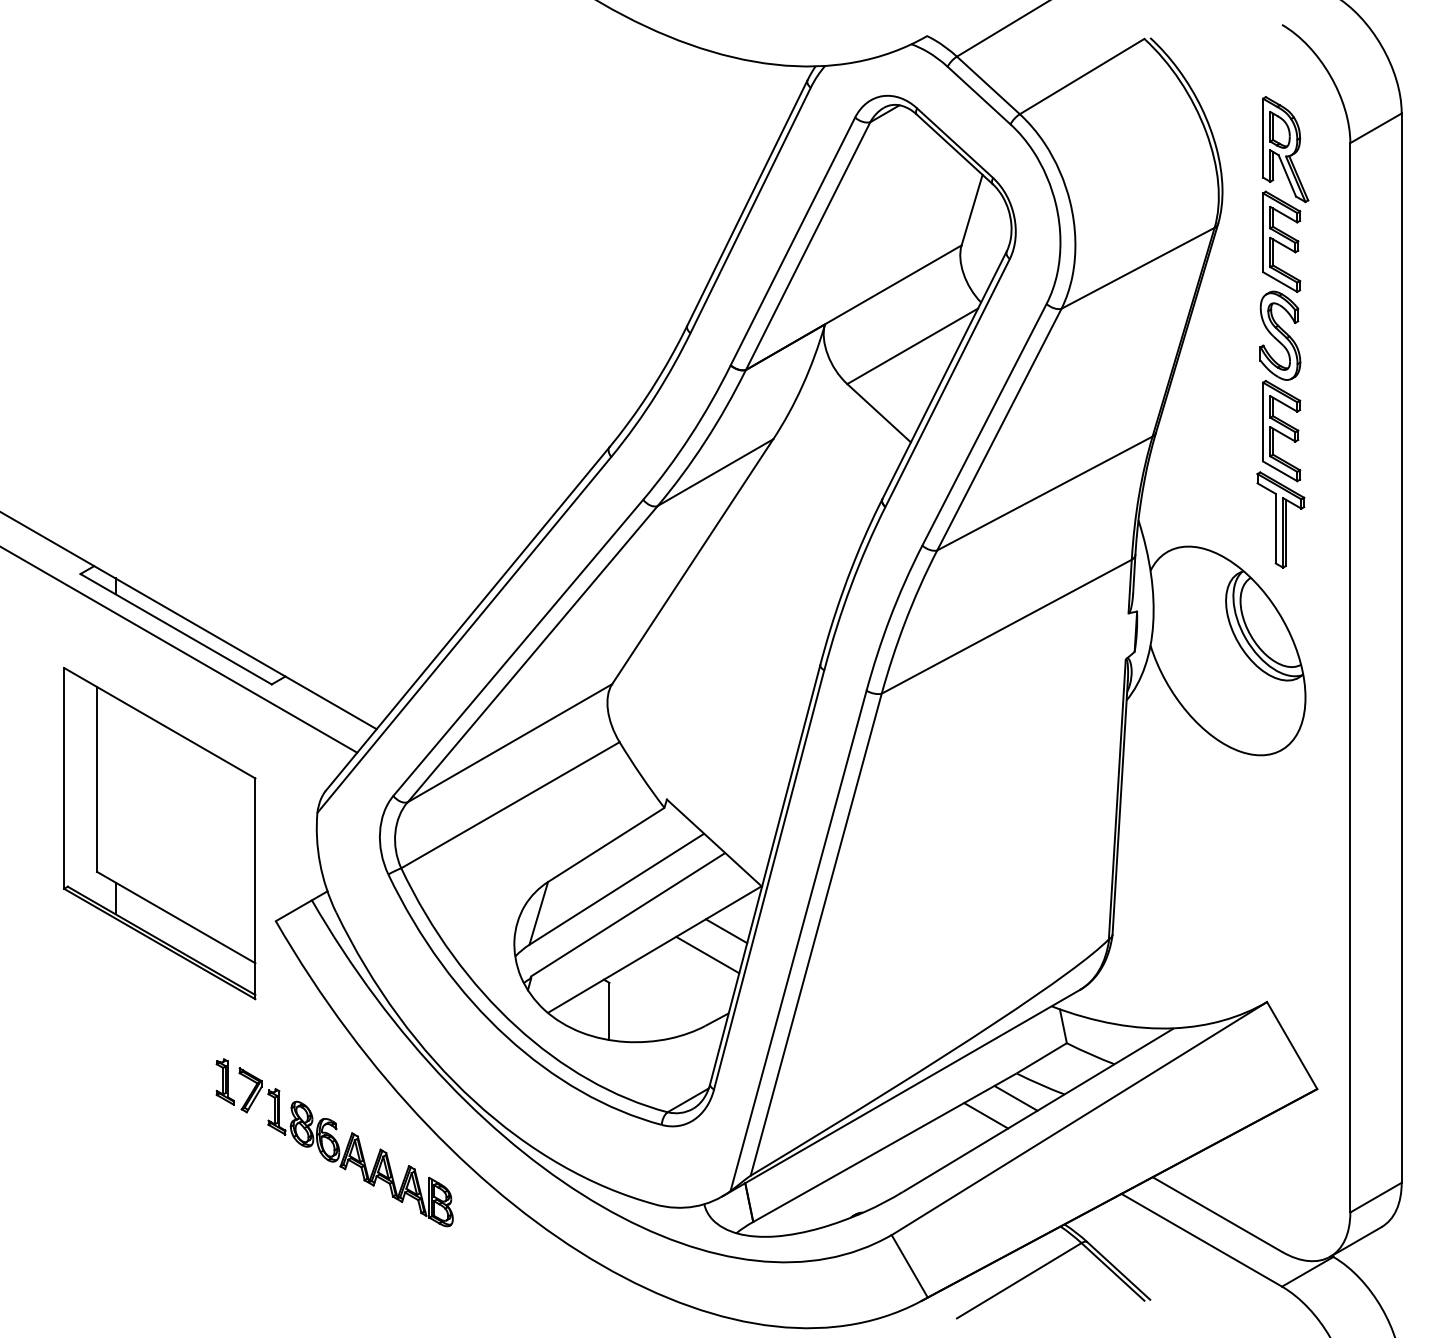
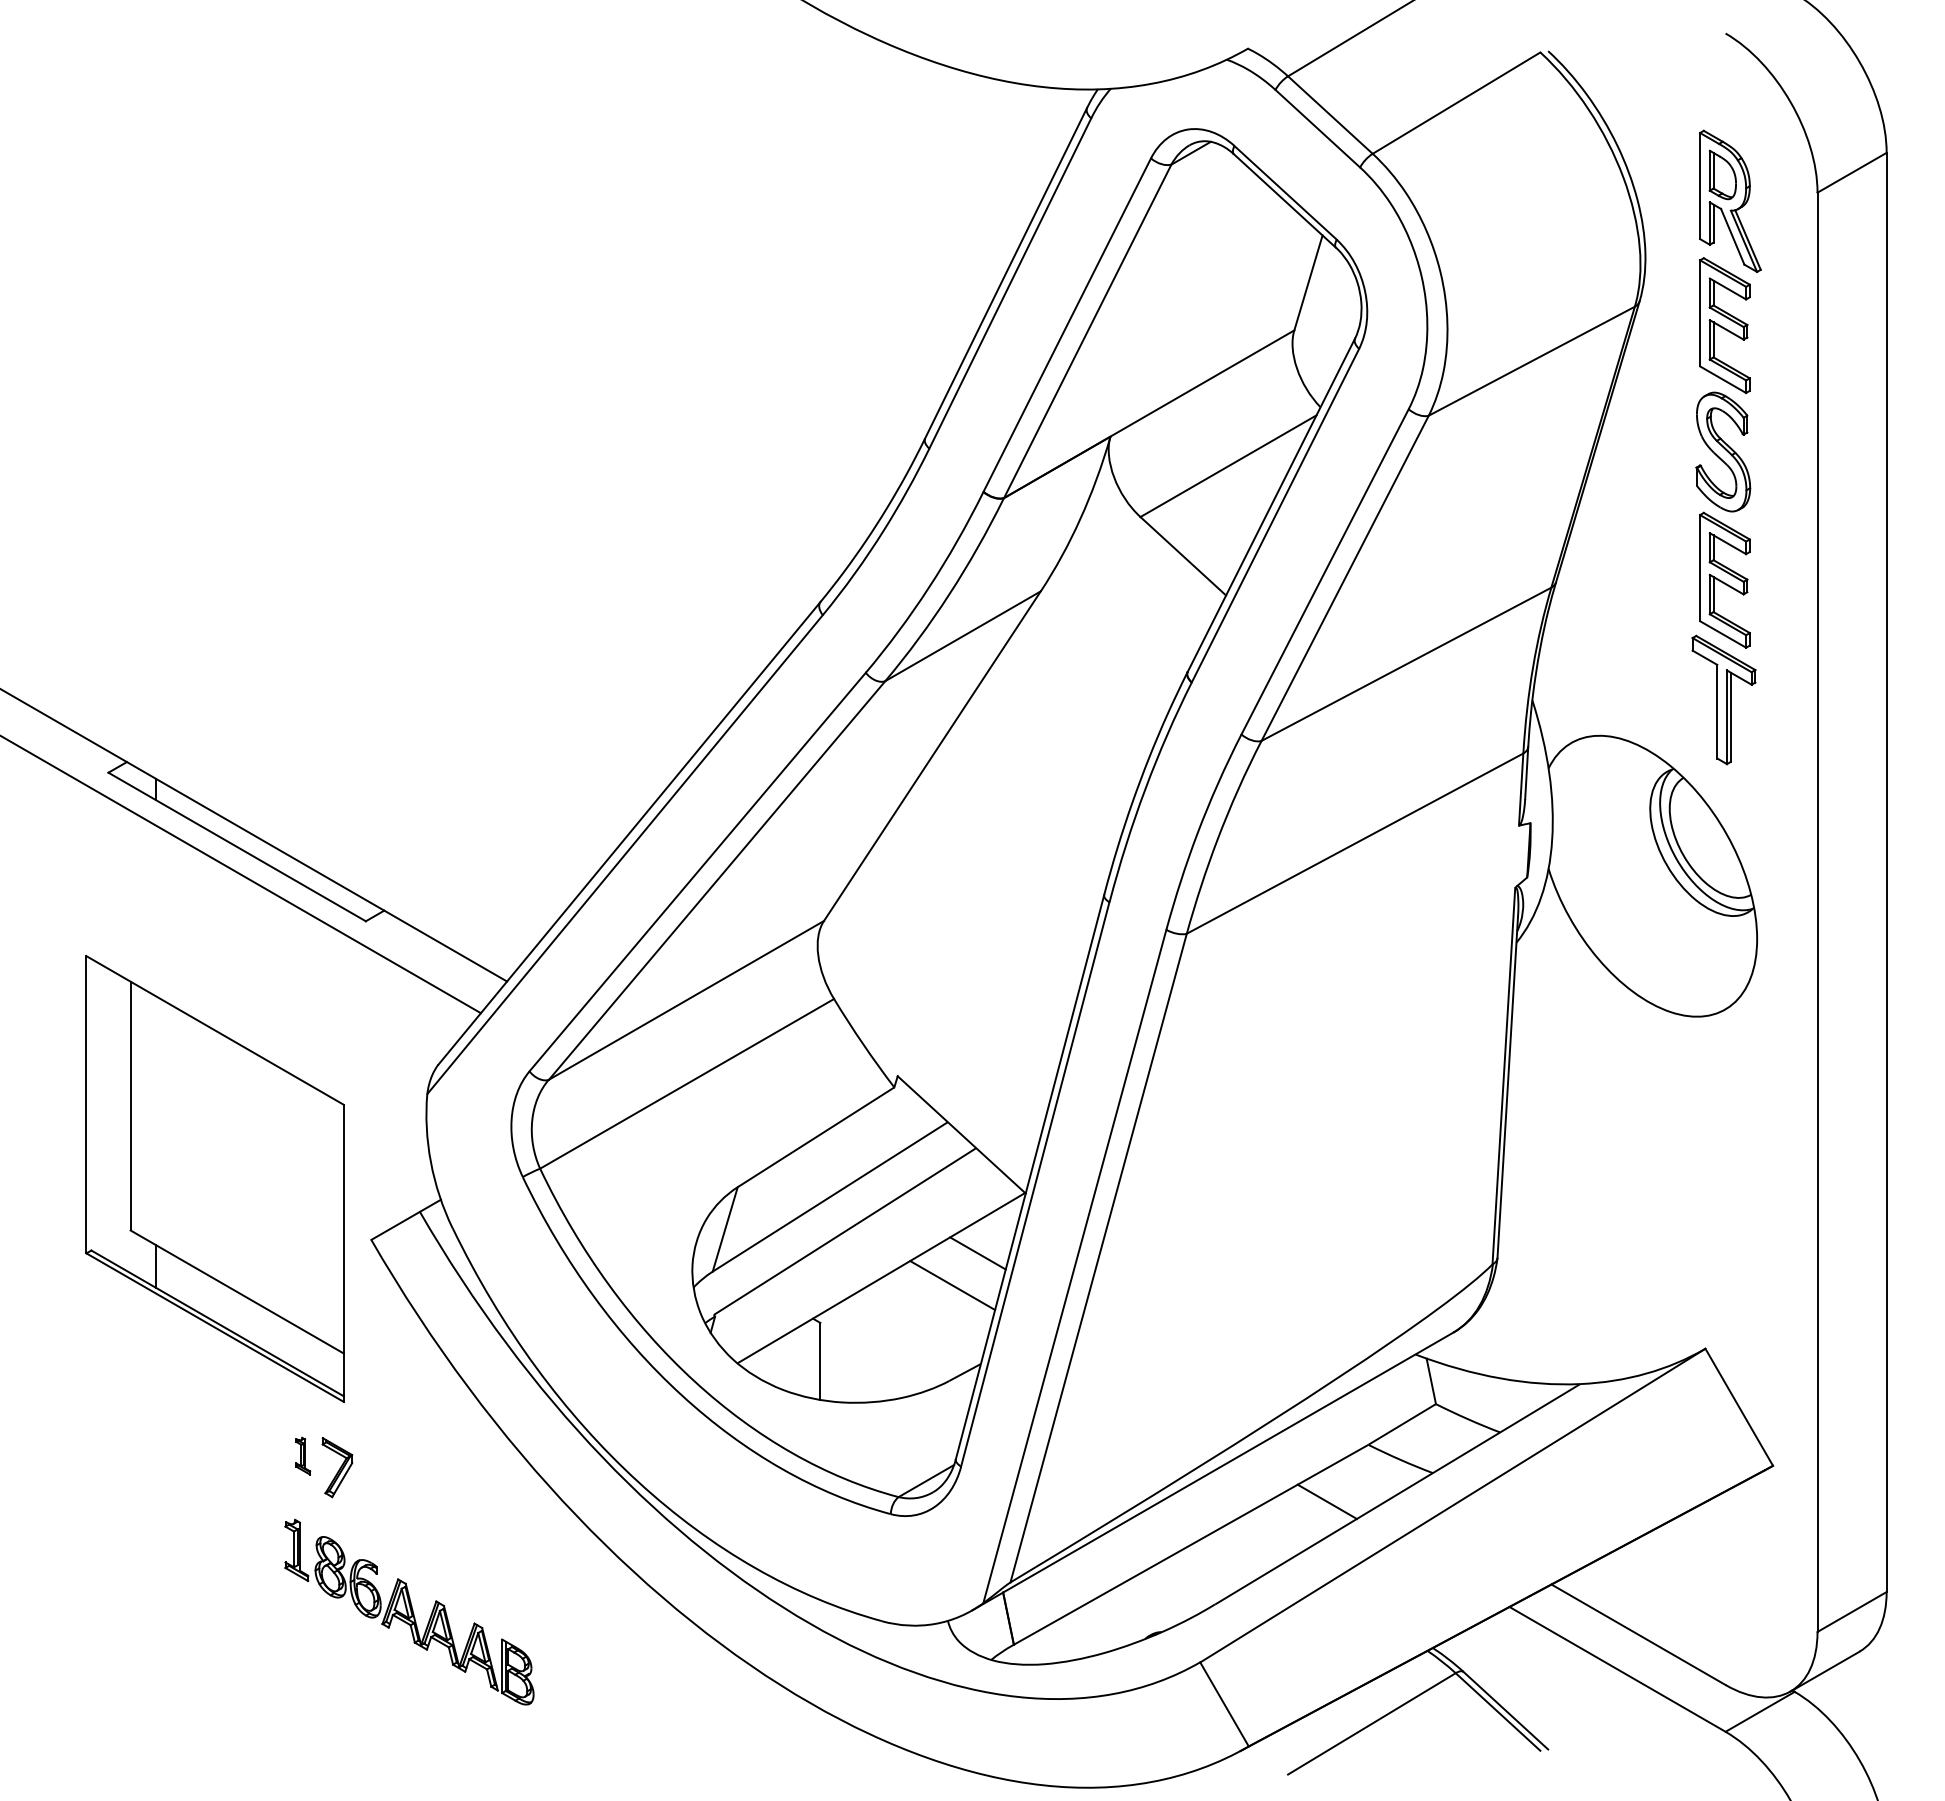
part: (159, 833) -> (214, 1178), moved
part: (224, 1081) -> (302, 1455), size x0.6
line: (1015, 1098) -> (1367, 1478), removed
part: (360, 1157) -> (409, 1611), moved

